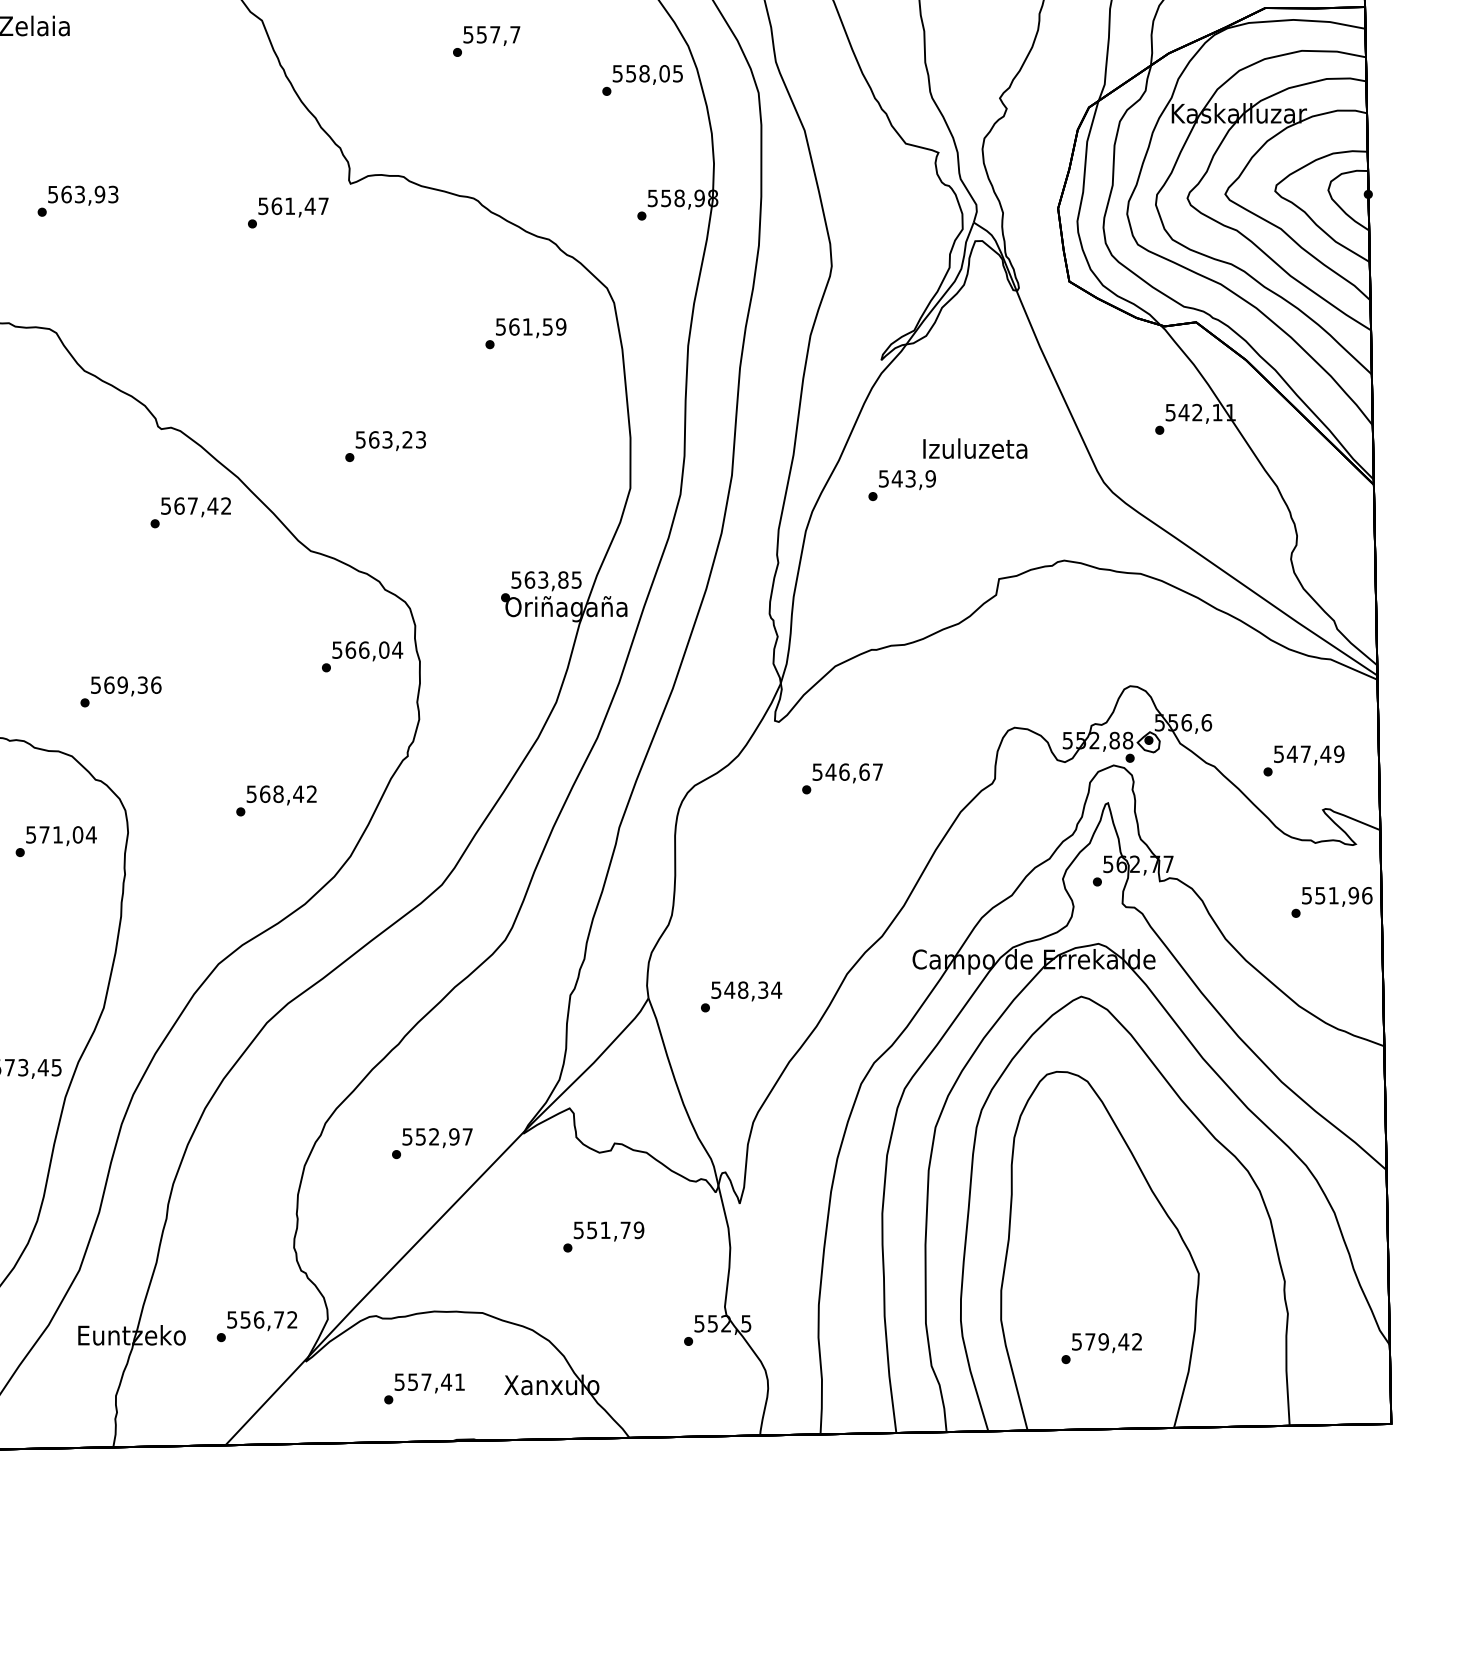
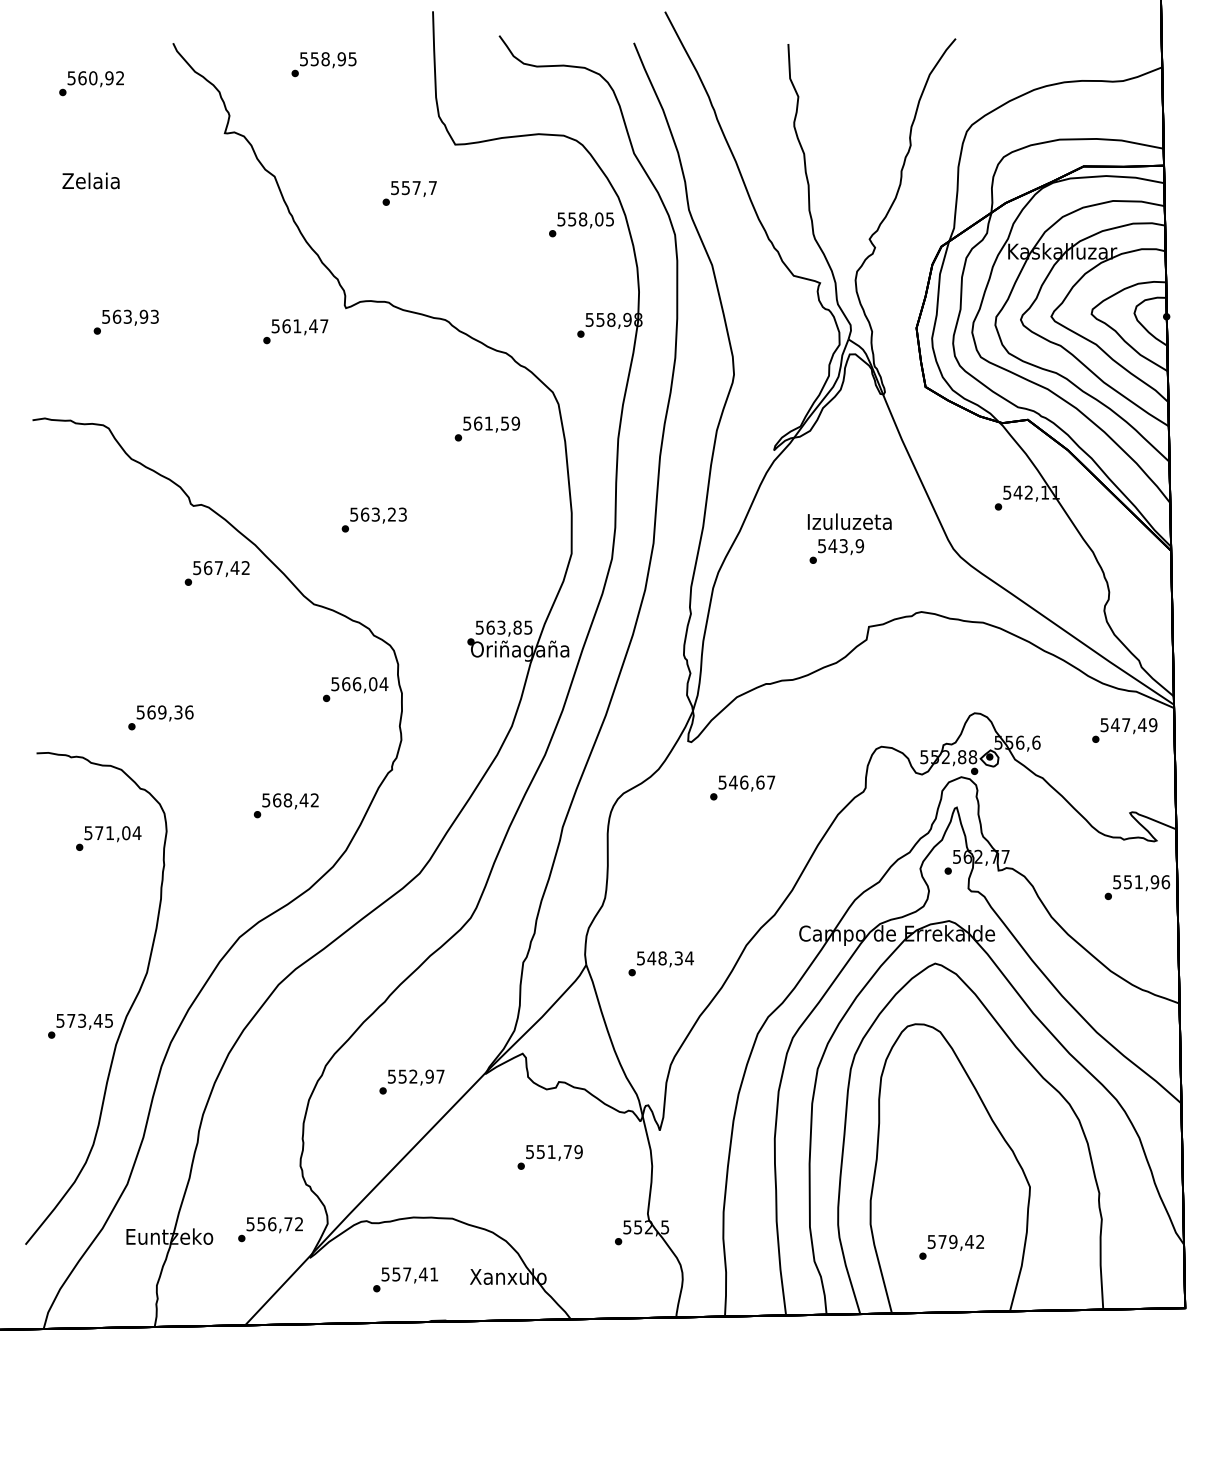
text: (486, 41) -> (409, 193), moved
text: (901, 485) -> (836, 551), moved
text: (1303, 760) -> (1124, 730), moved

